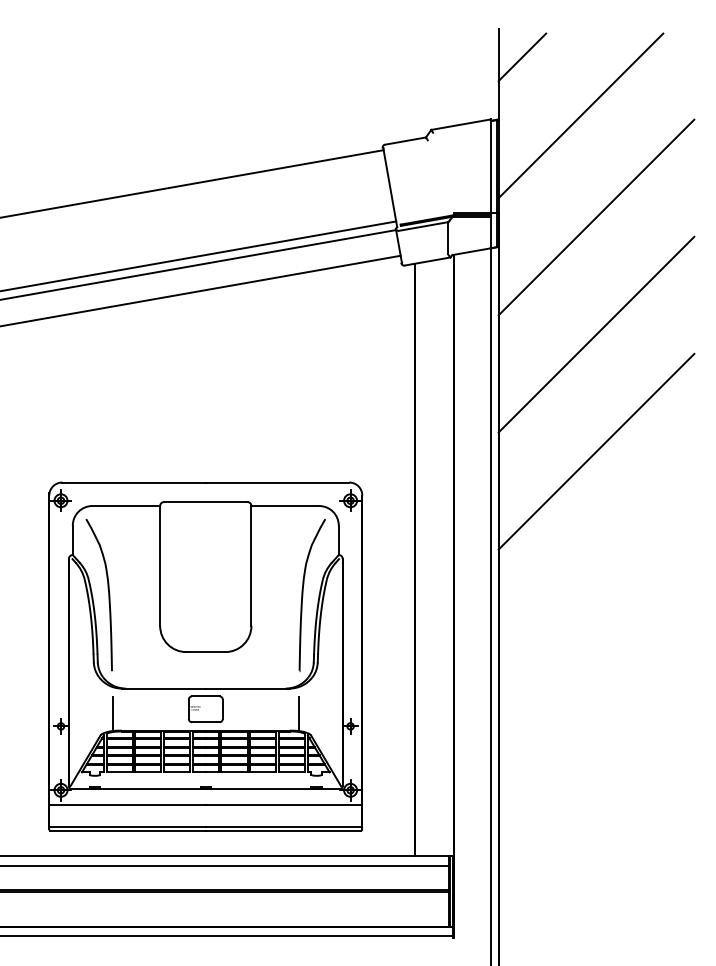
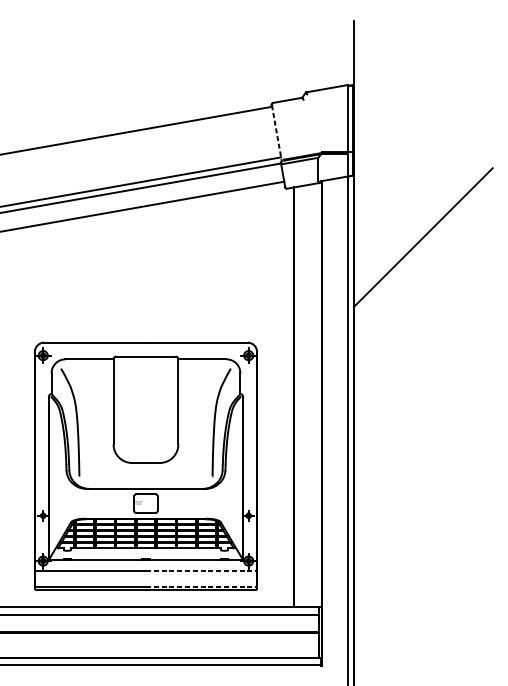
line: (522, 57) -> (370, 41), removed
line: (580, 115) -> (411, 82), removed
line: (390, 188) -> (277, 133), solid -> dashed
line: (596, 217) -> (423, 154), removed
line: (596, 451) -> (423, 320), removed
line: (112, 713) -> (79, 506), removed
line: (299, 713) -> (212, 506), removed
line: (284, 804) -> (201, 571), solid -> dashed
line: (283, 826) -> (201, 586), solid -> dashed

